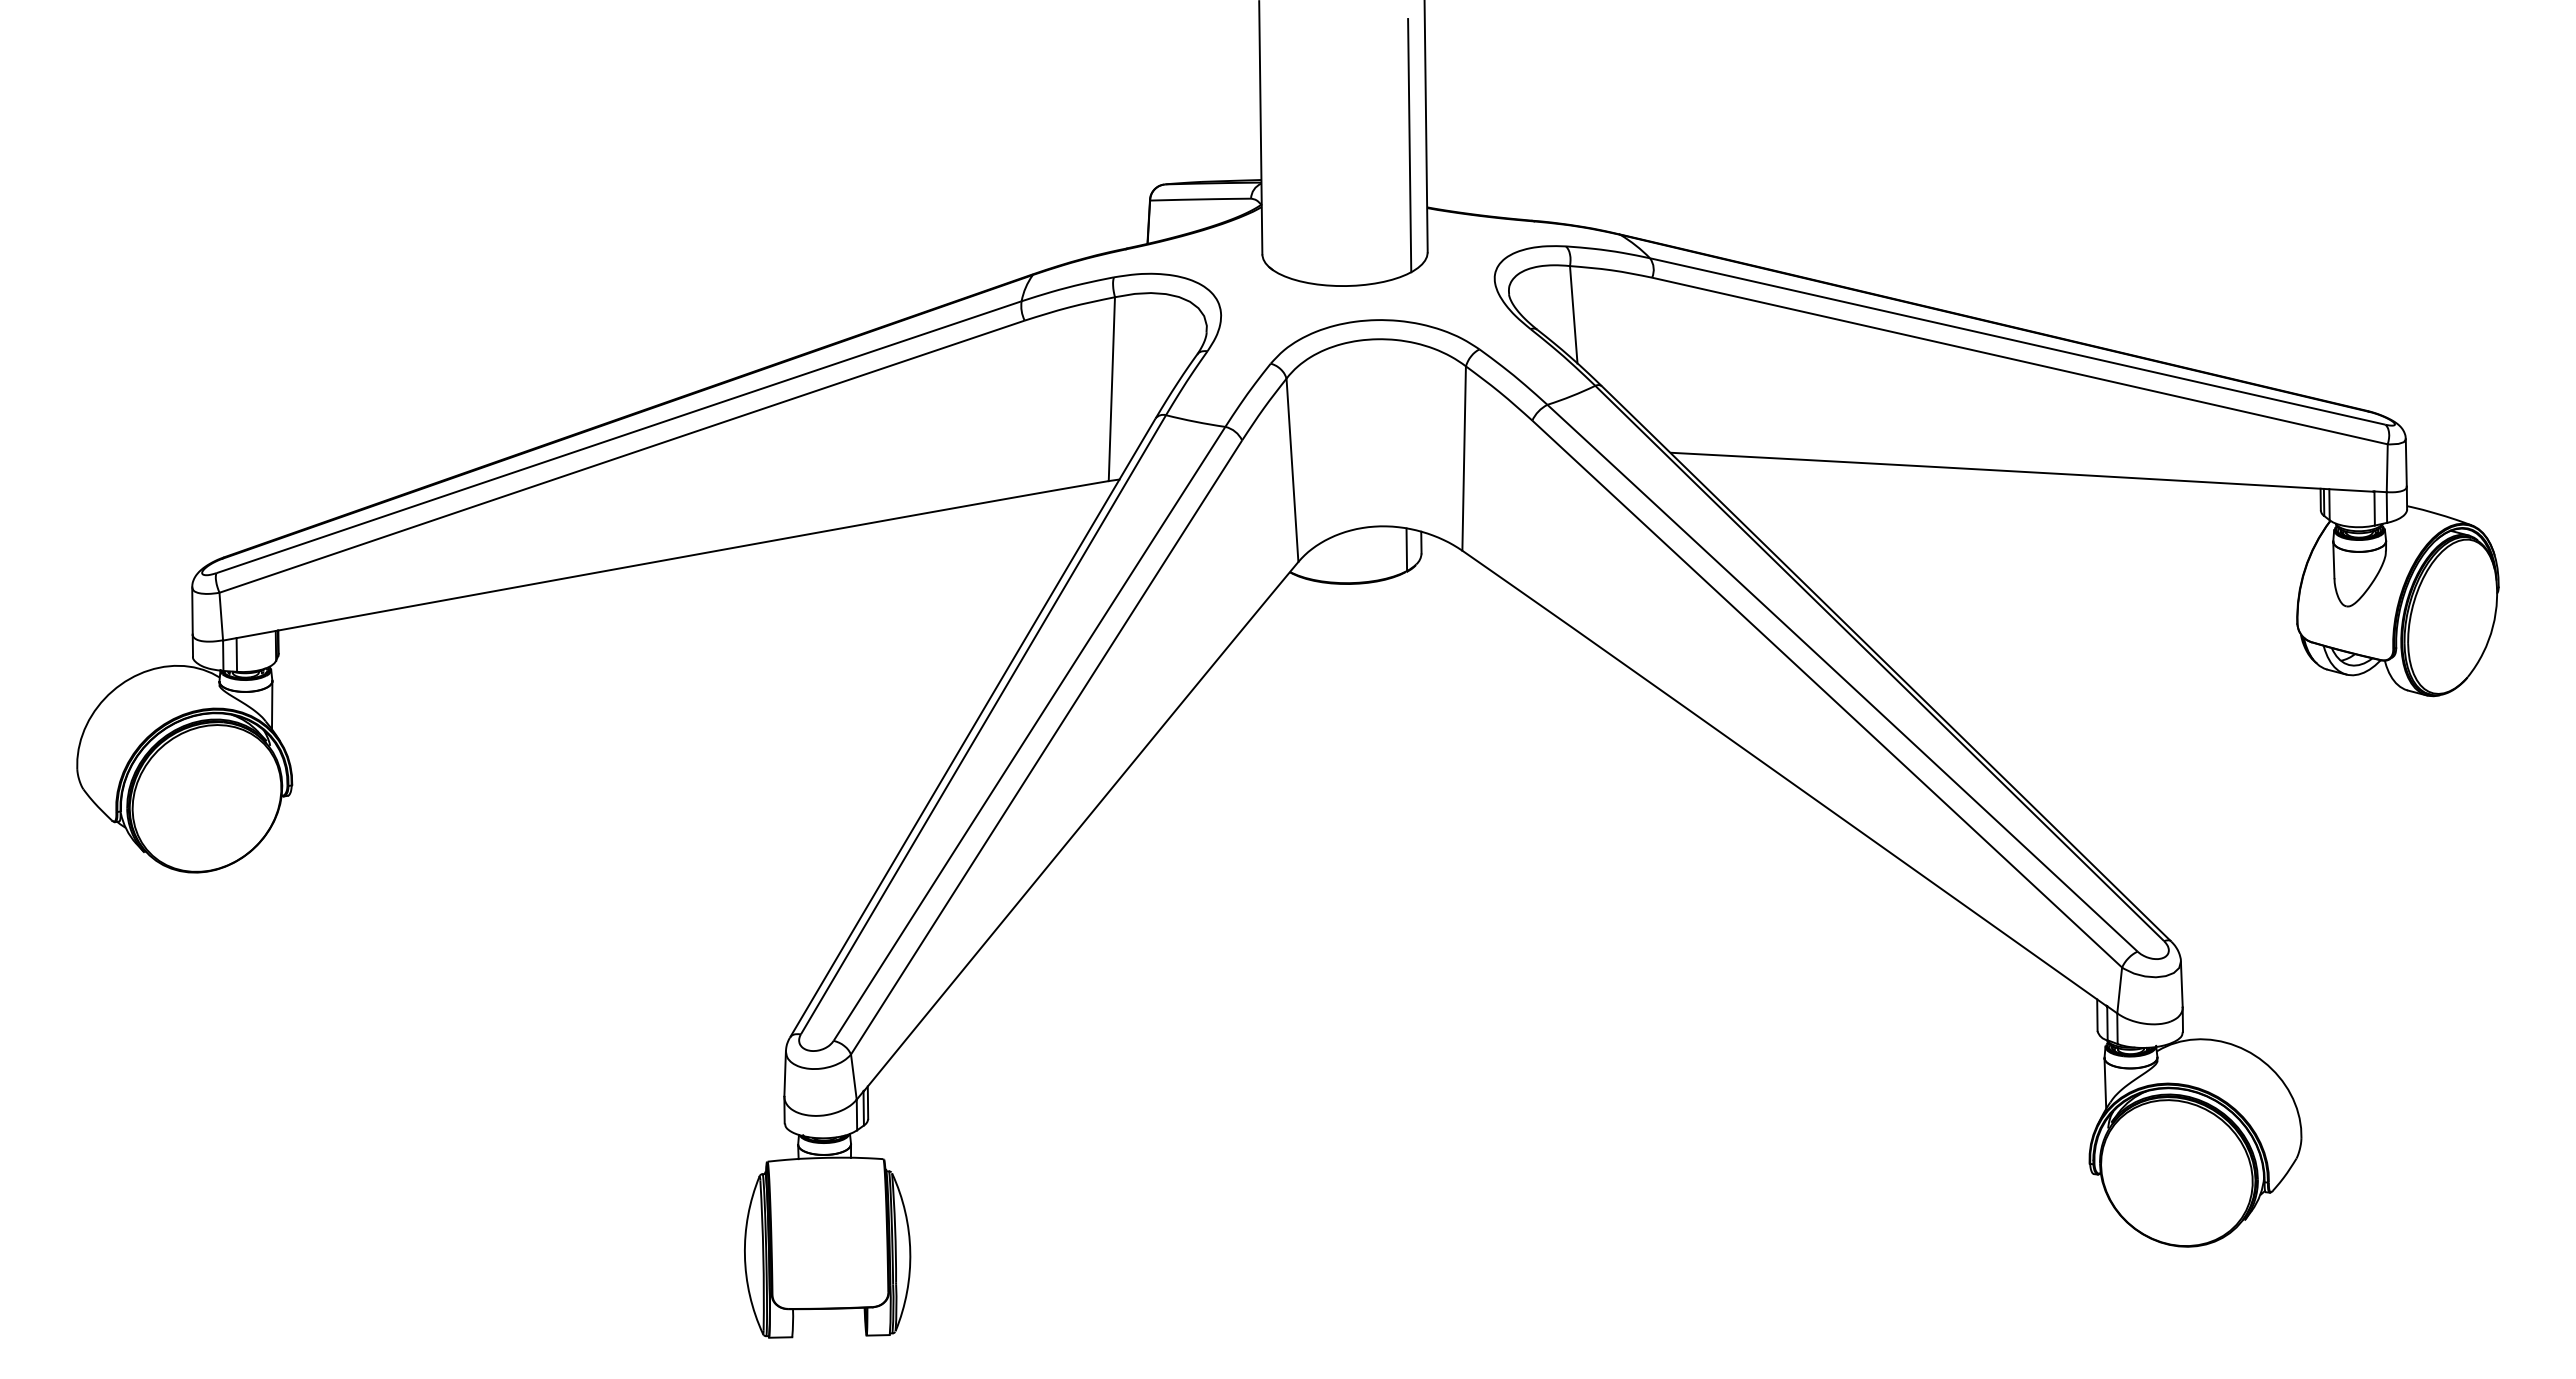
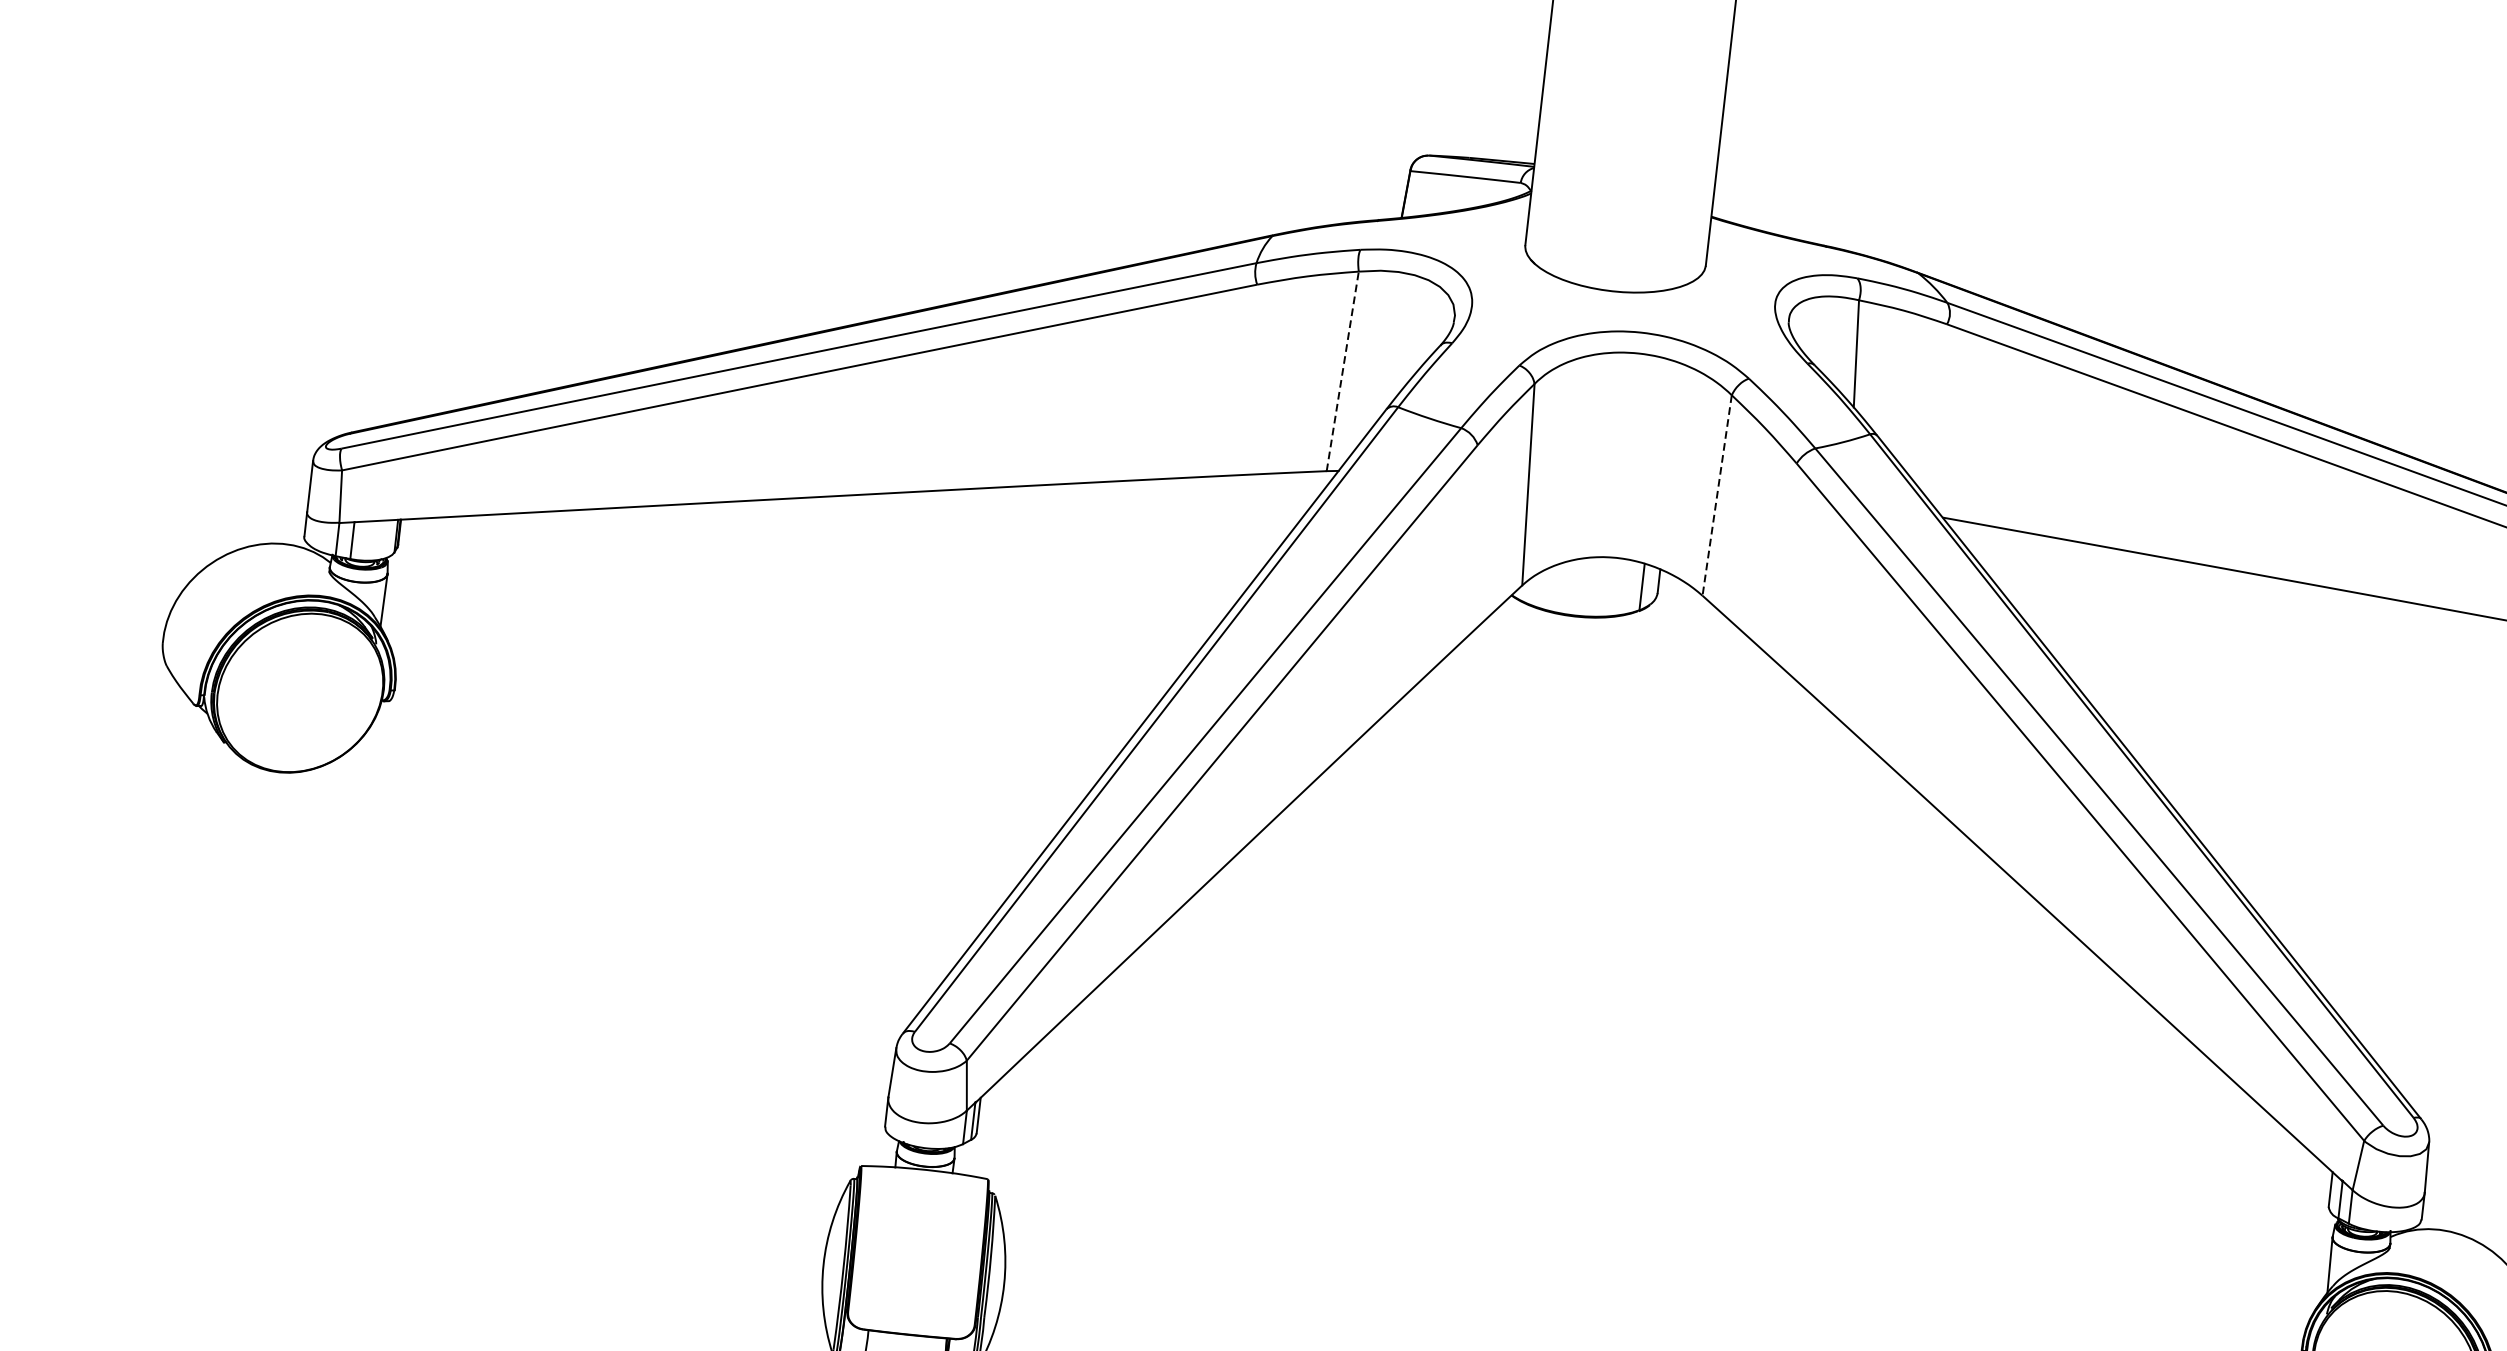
line: (1409, 145) -> (1700, 146), removed
line: (1111, 389) -> (1342, 371), solid -> dashed
line: (1464, 459) -> (1717, 496), solid -> dashed

